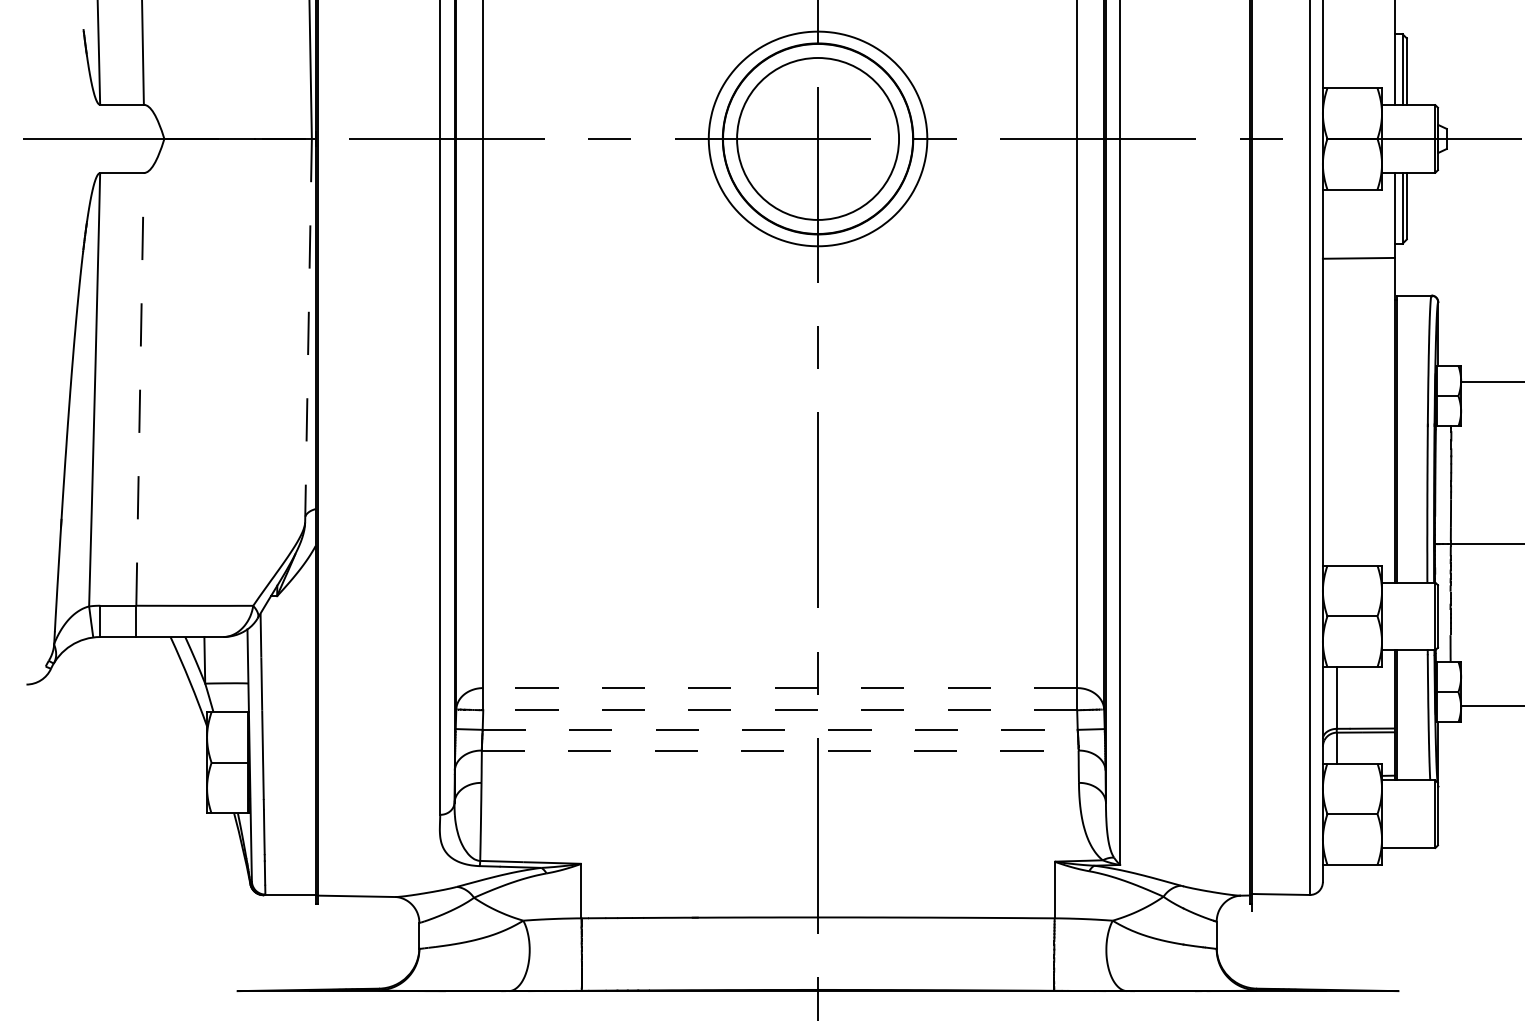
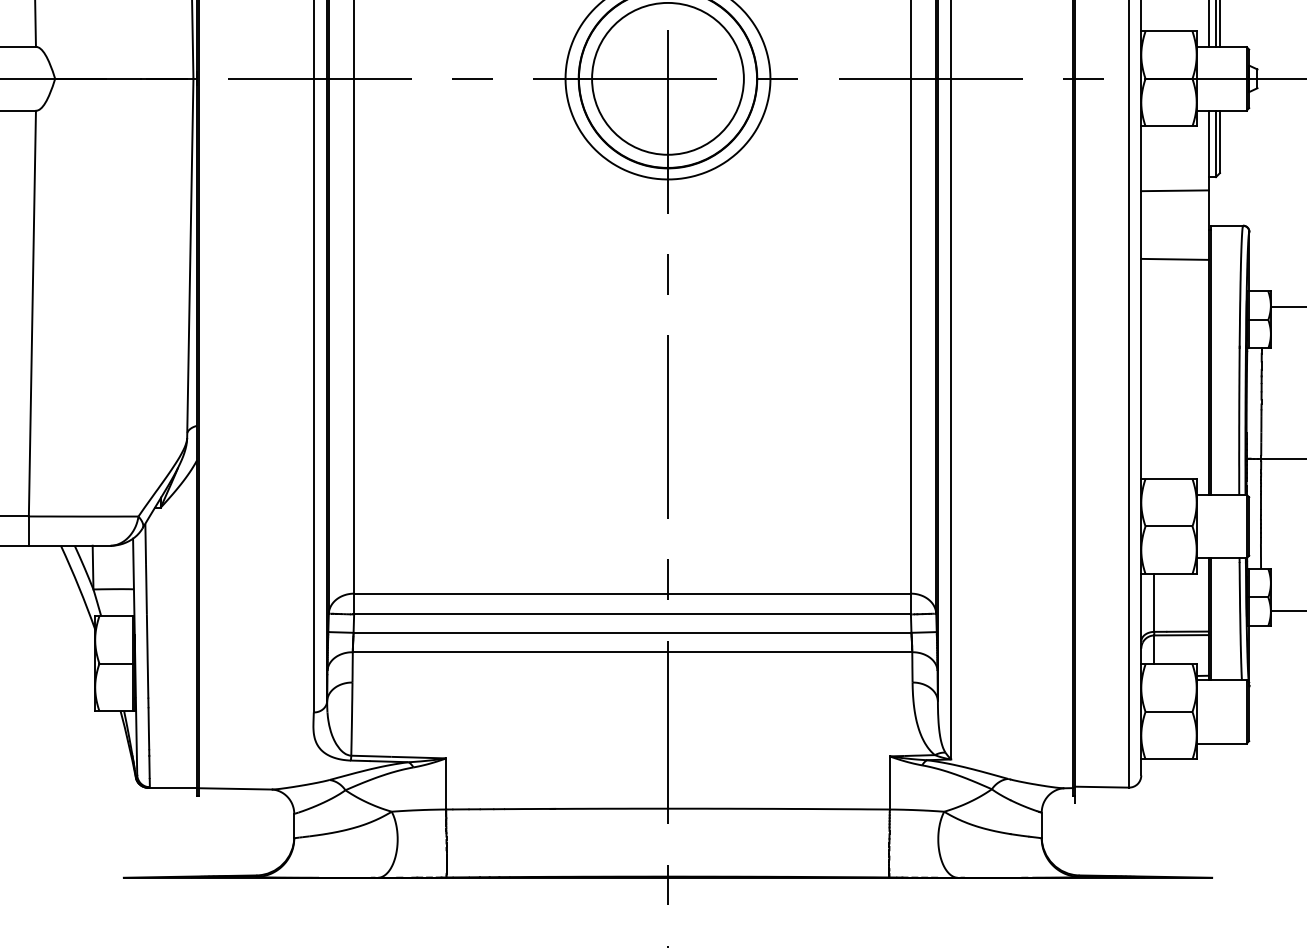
line: (308, 330) -> (190, 258), dashed -> solid
line: (1358, 331) -> (1174, 259), added
line: (140, 388) -> (32, 312), dashed -> solid
line: (780, 688) -> (632, 594), dashed -> solid
line: (780, 710) -> (632, 614), dashed -> solid
line: (780, 729) -> (632, 632), dashed -> solid
line: (780, 750) -> (632, 652), dashed -> solid

